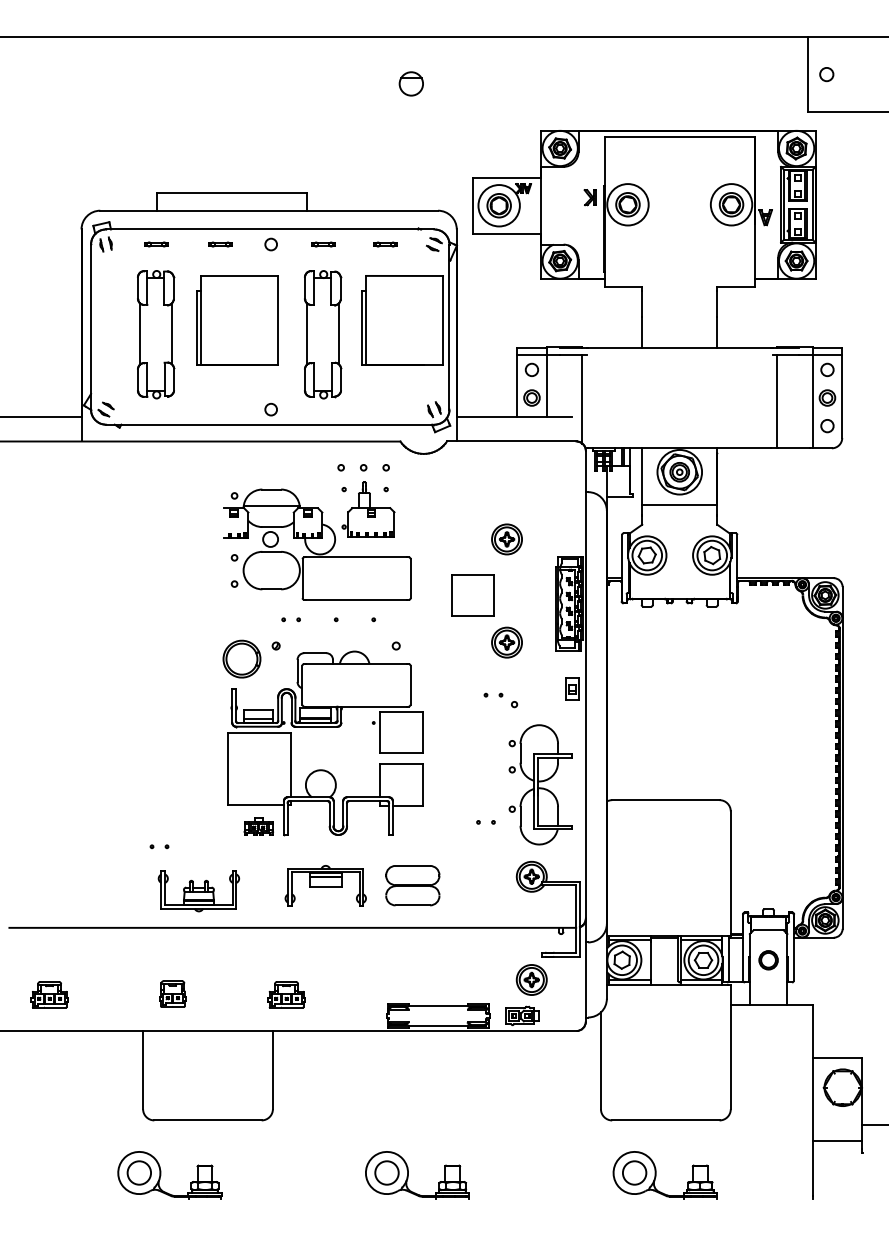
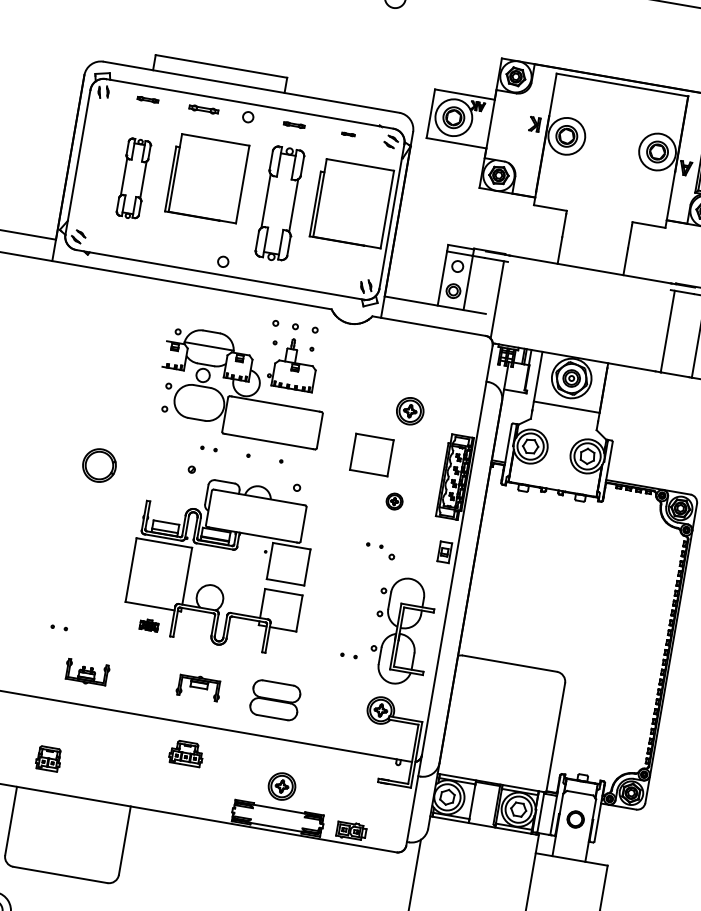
part: (220, 244) -> (203, 109), size x1.4
part: (385, 244) -> (348, 134), size x0.6
part: (156, 334) -> (134, 178), size x0.7
part: (506, 642) -> (394, 501), size x0.6
part: (241, 658) -> (99, 464), moved
part: (258, 826) -> (149, 625), size x0.7
part: (325, 885) -> (198, 686), size x0.6
part: (198, 891) -> (86, 672), size x0.6
part: (531, 979) -> (281, 786), moved
part: (286, 994) -> (186, 753), moved

